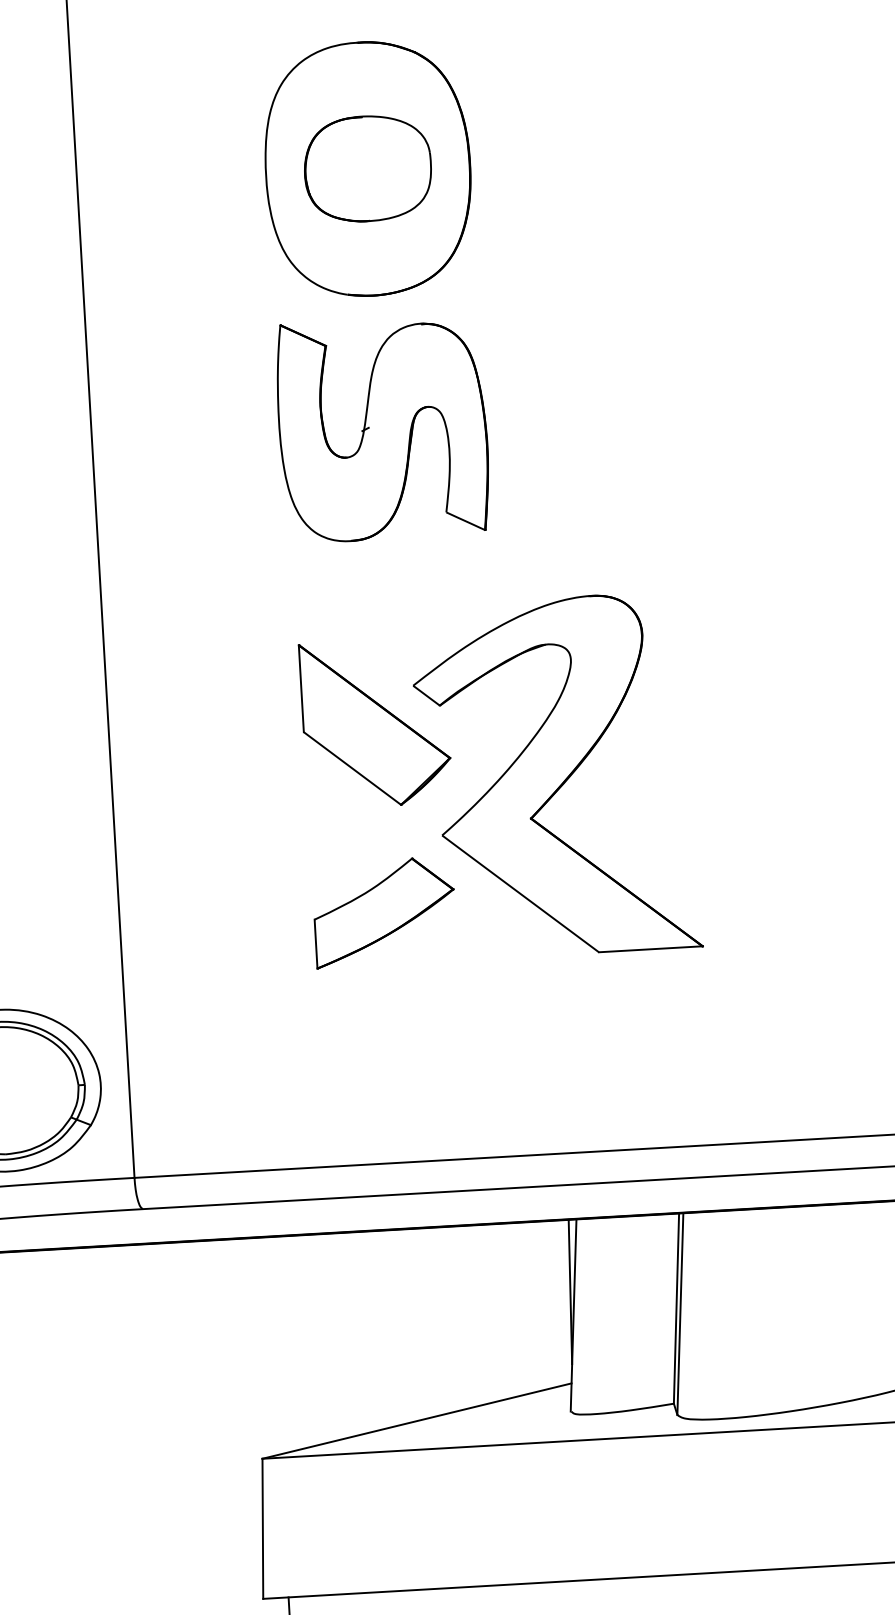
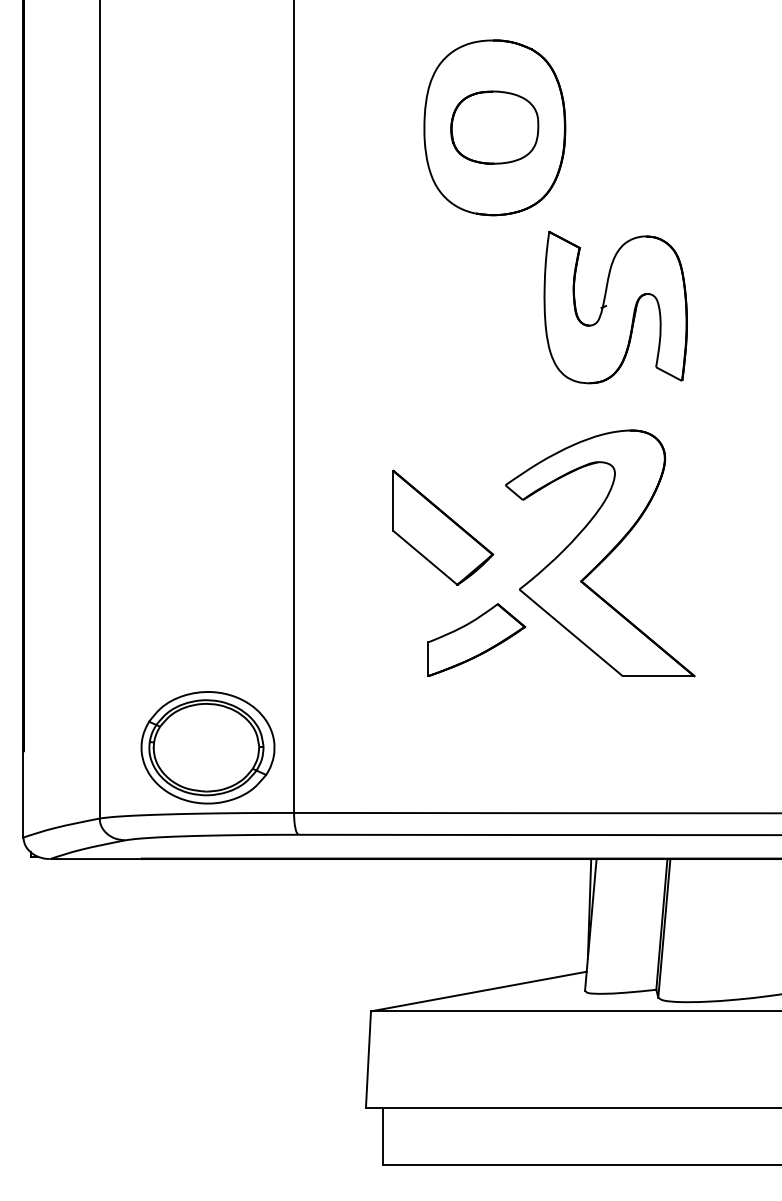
part: (382, 429) -> (615, 307), moved
part: (376, 723) -> (443, 527), moved

